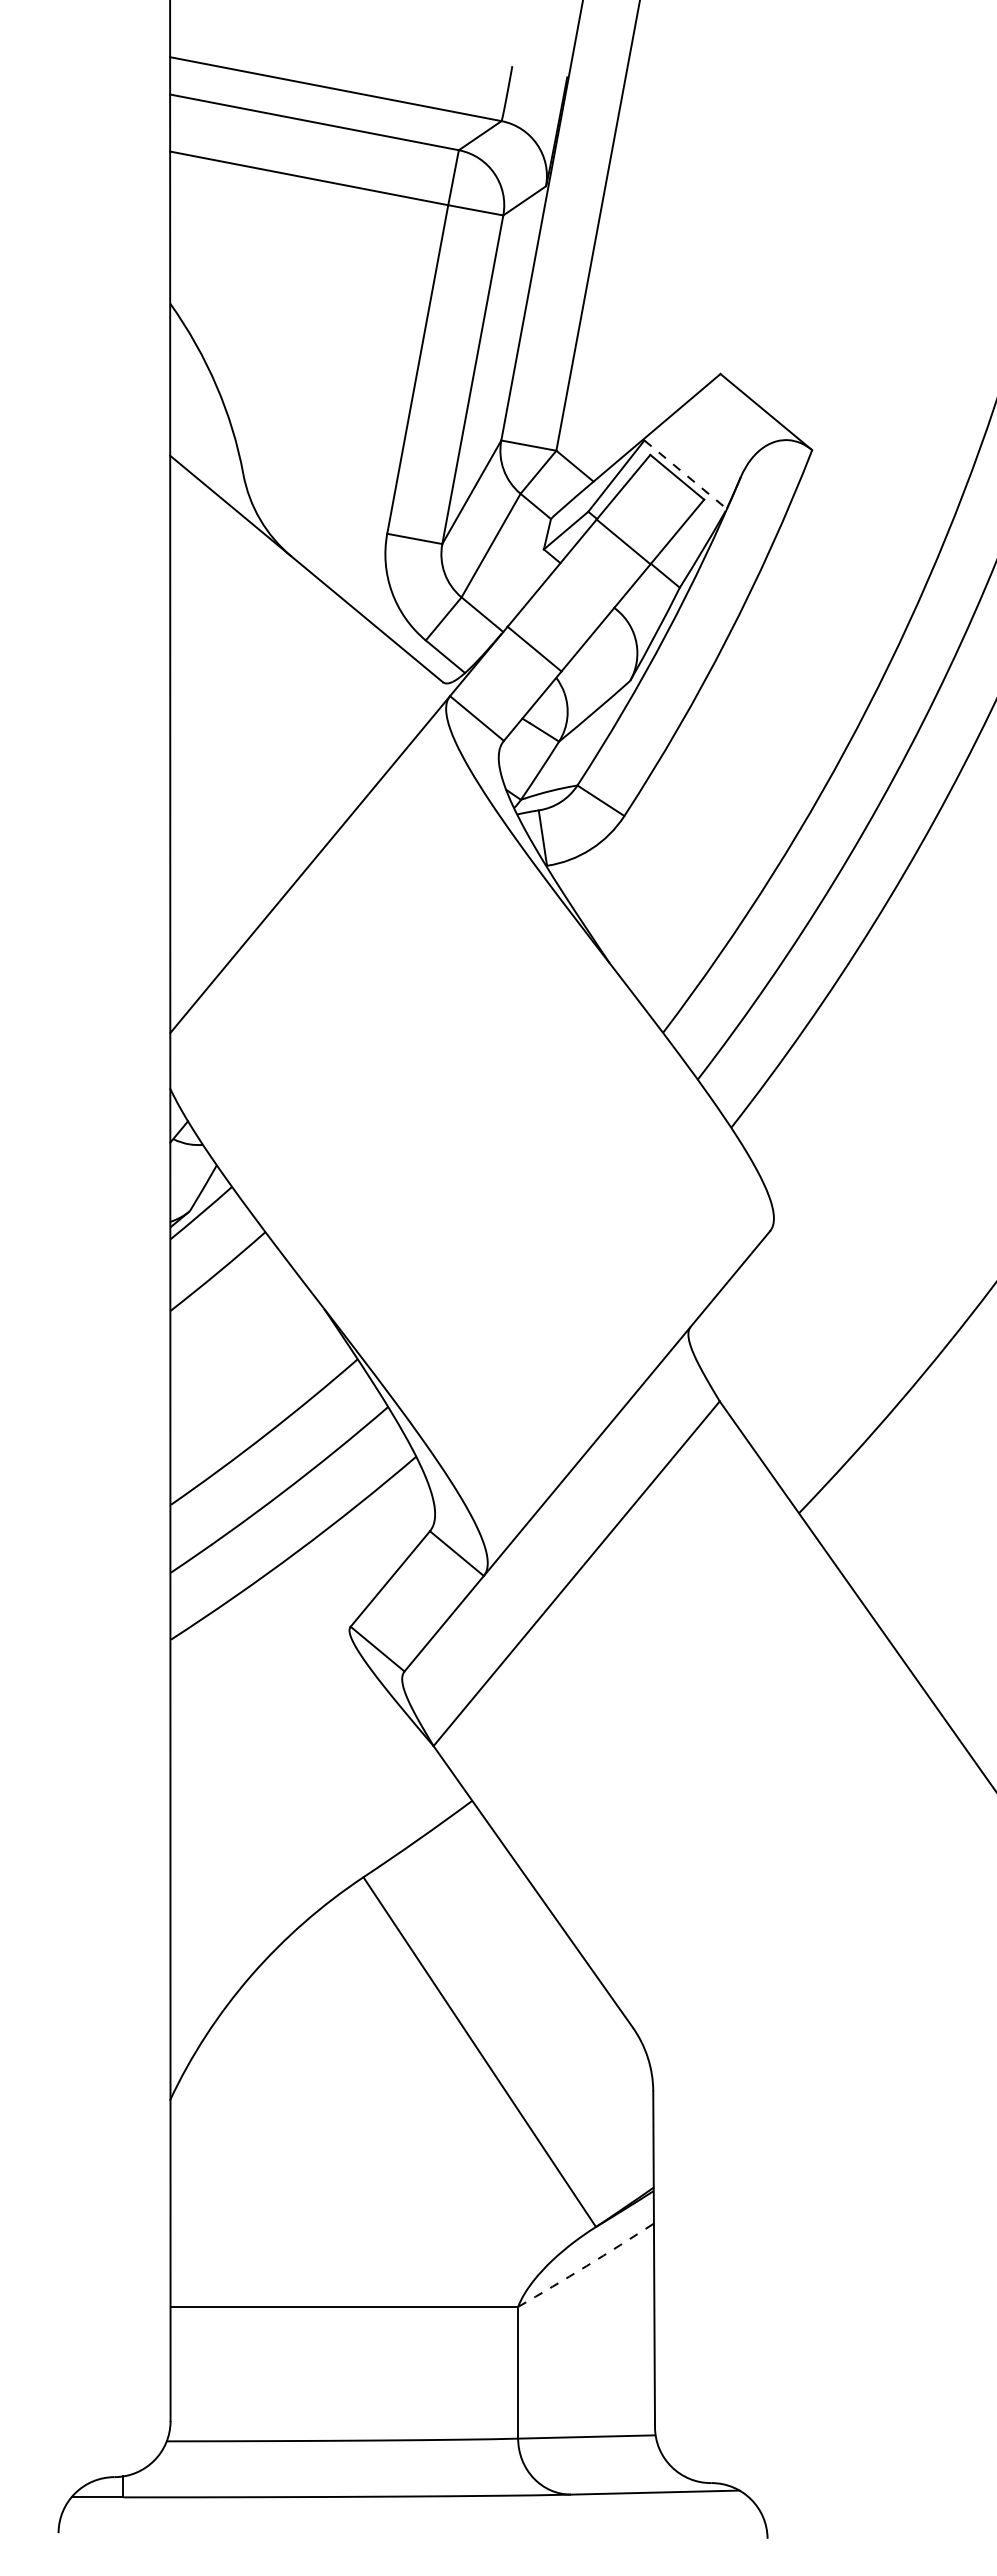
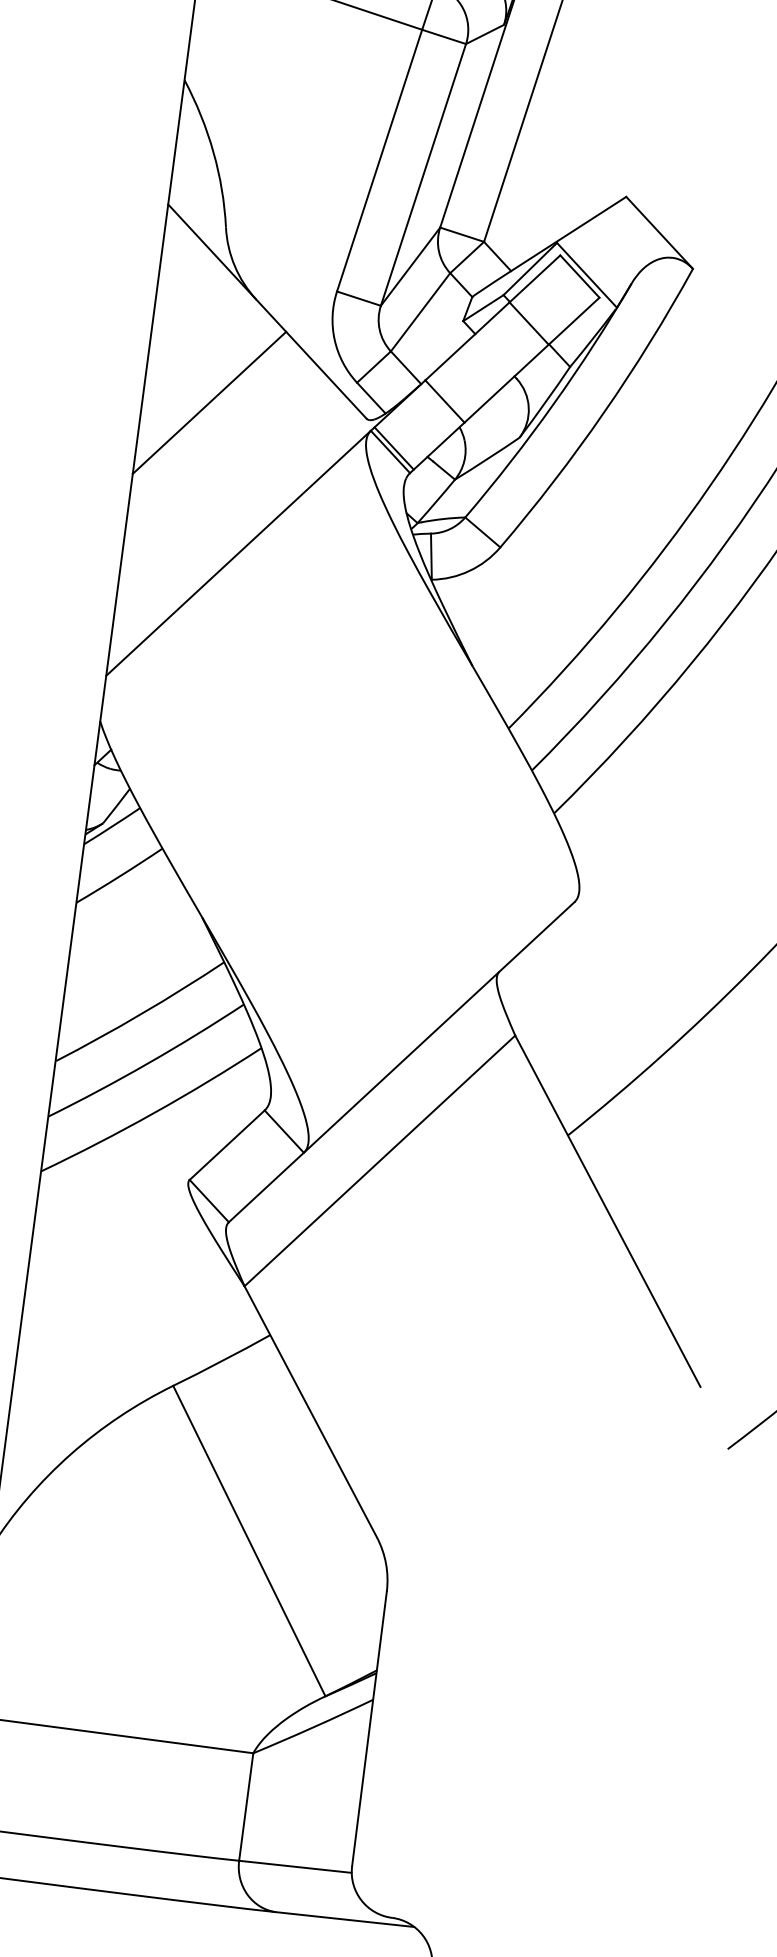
line: (685, 474) -> (586, 275), dashed -> solid
line: (251, 687) -> (209, 402), added
line: (480, 713) -> (393, 448), added
arc: (586, 2266) -> (313, 1727), dashed -> solid

